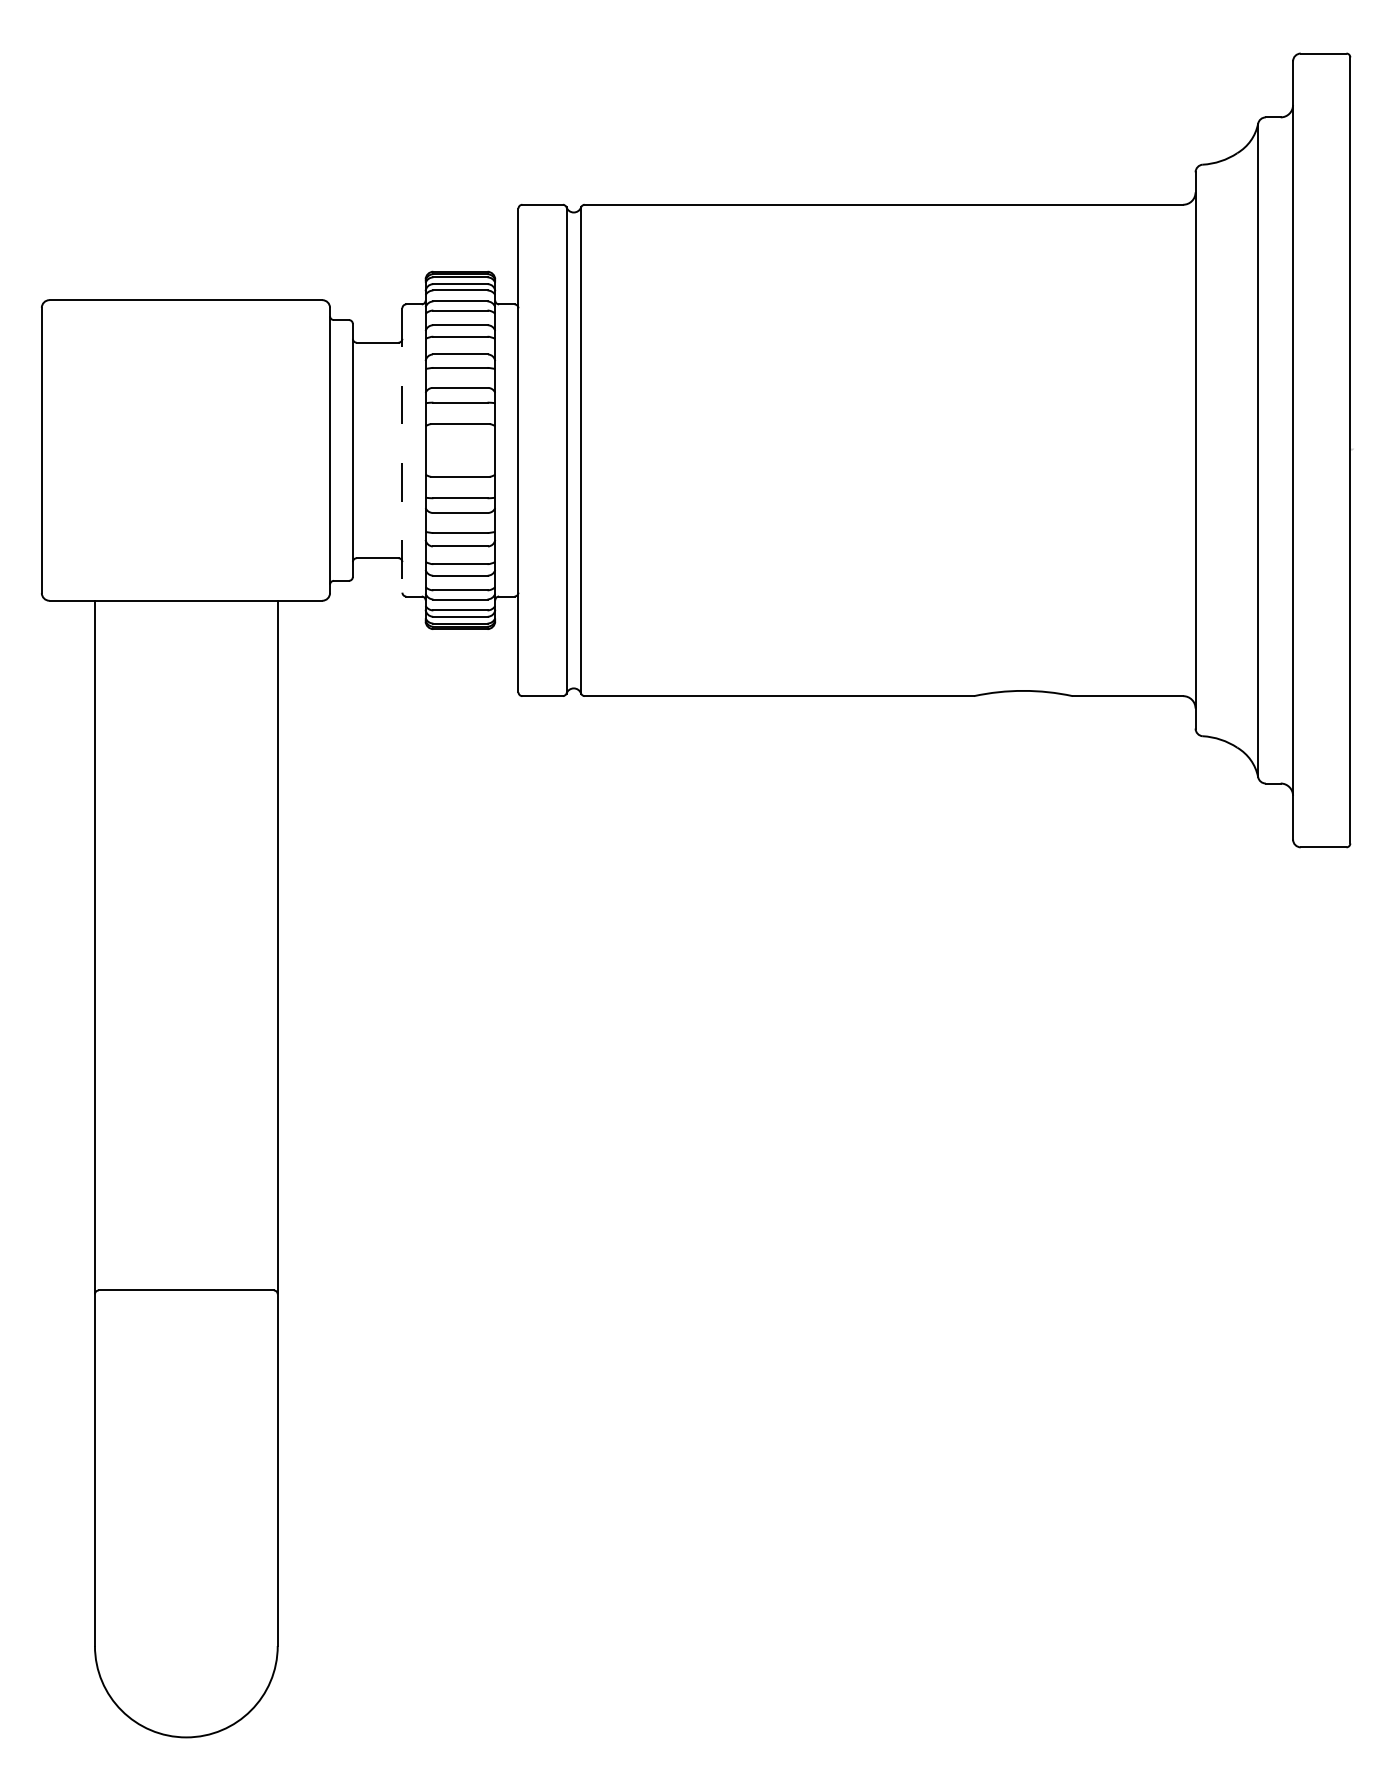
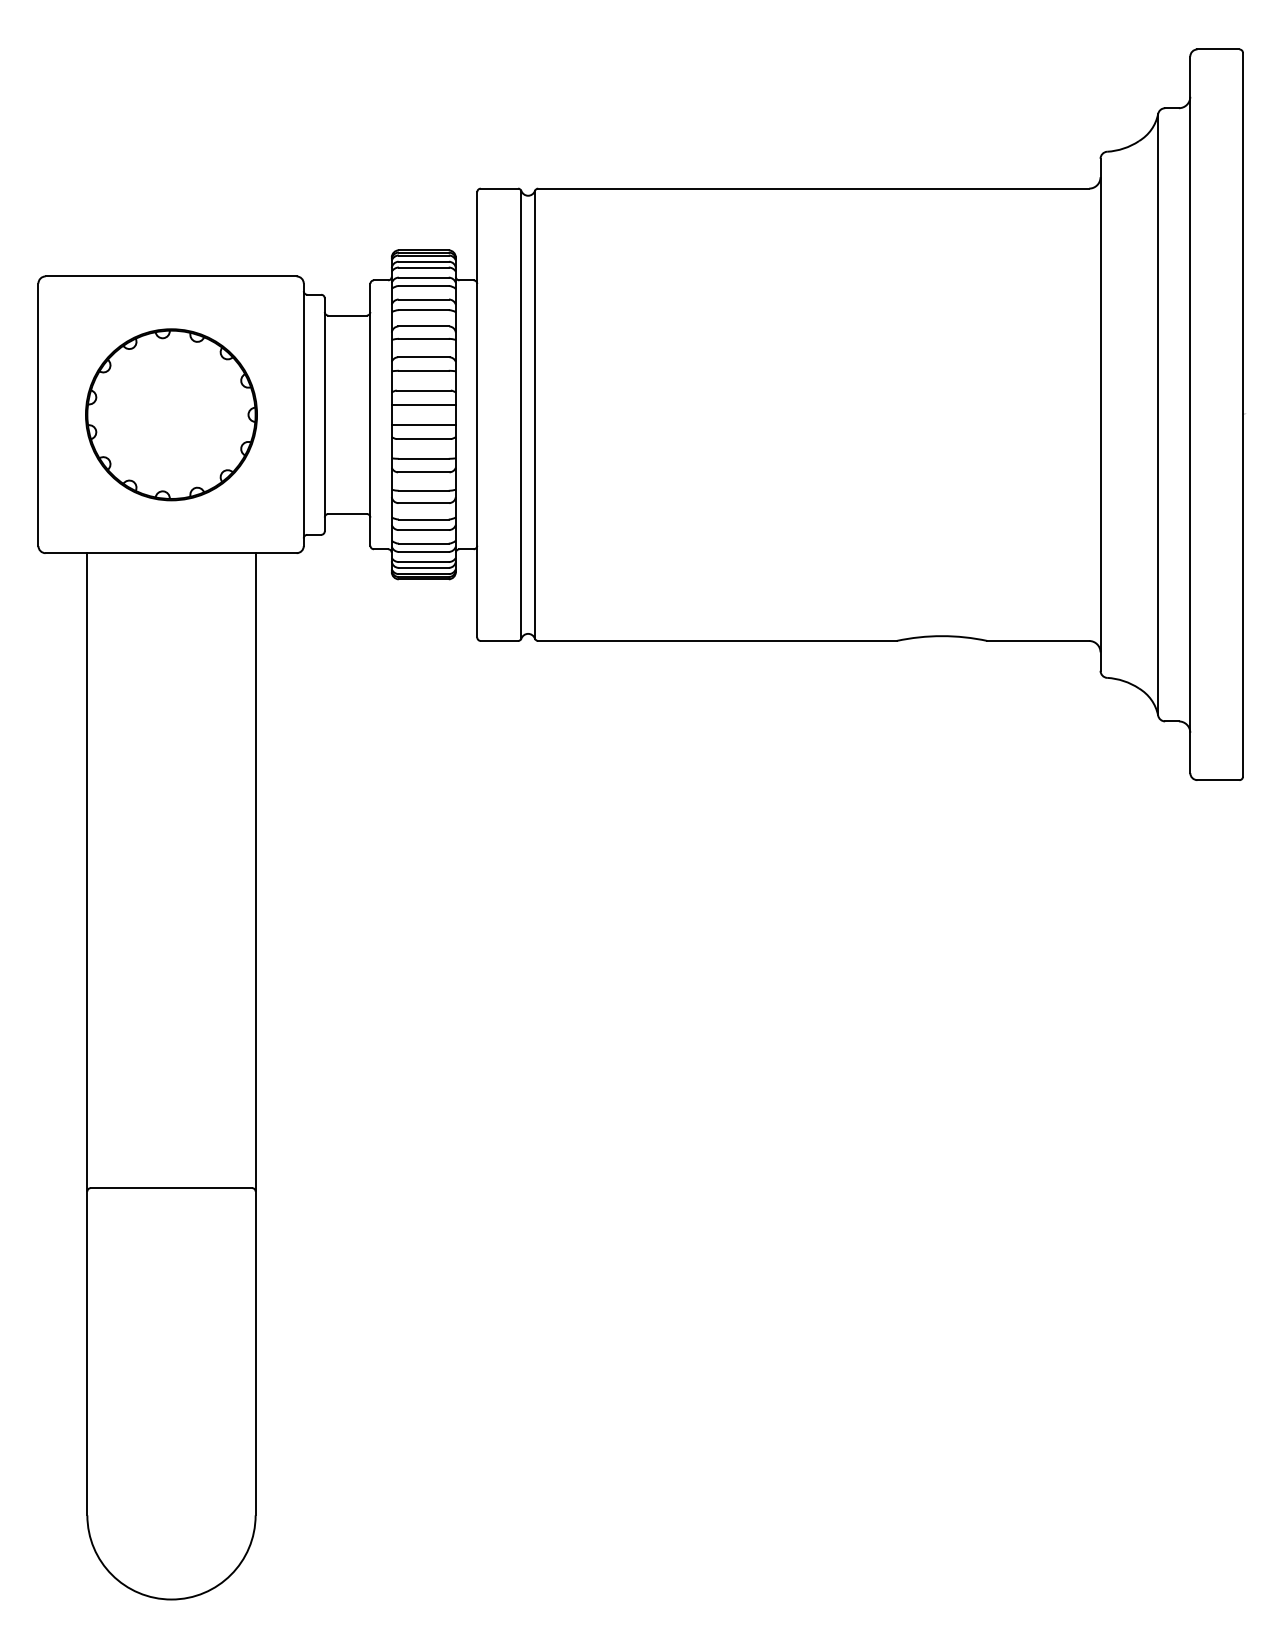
line: (460, 439) -> (423, 404), added
part: (186, 450) -> (171, 414), added
line: (402, 450) -> (370, 414), dashed -> solid
line: (460, 460) -> (423, 424), added

